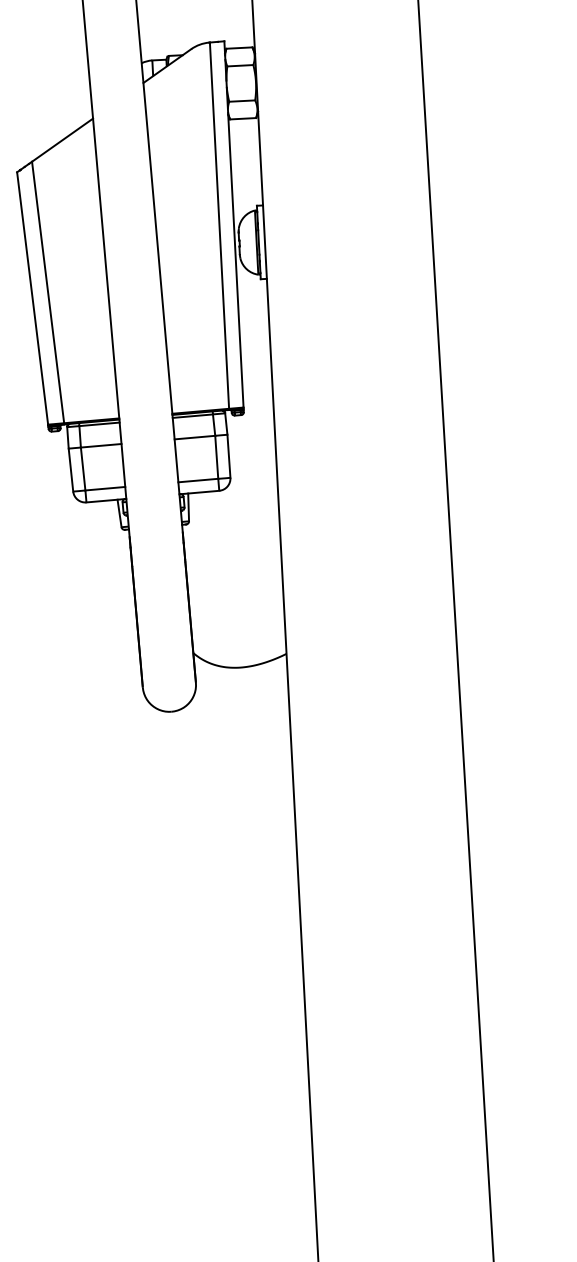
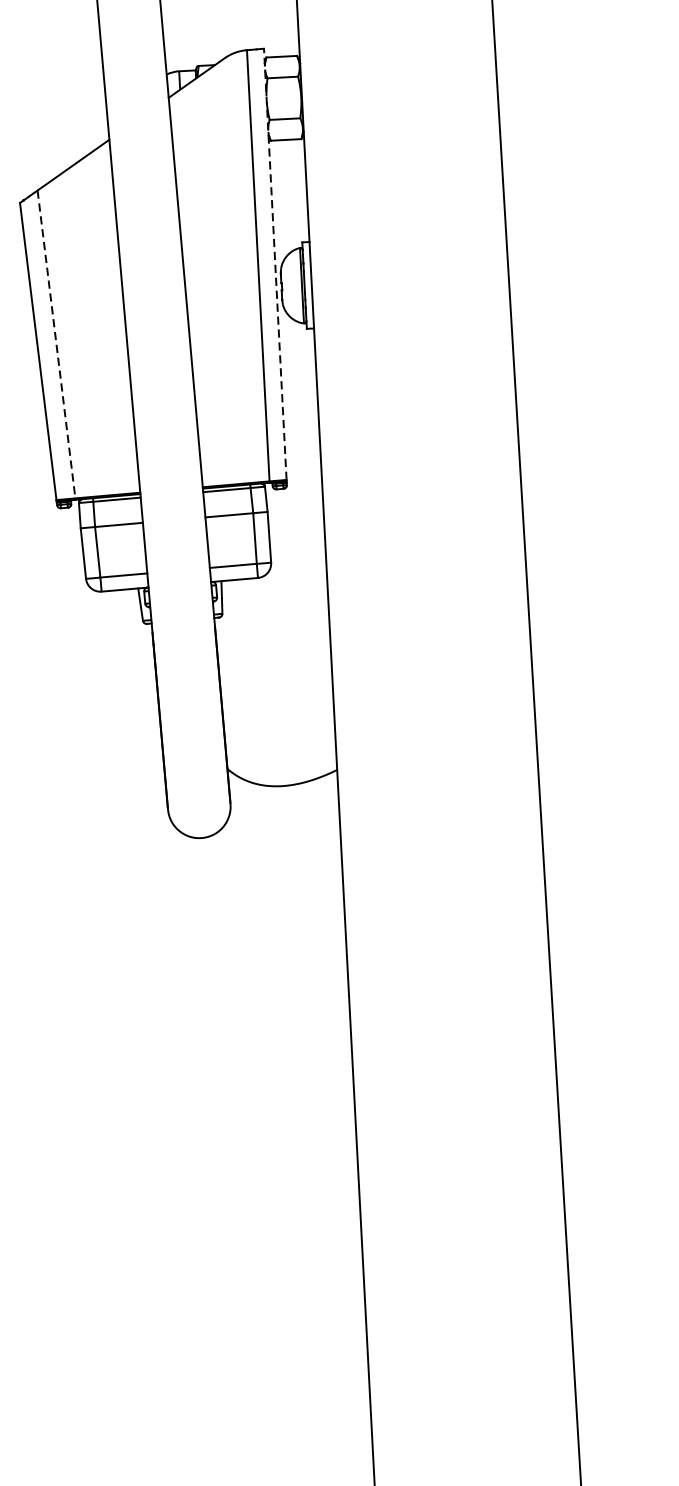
line: (233, 223) -> (274, 263), solid -> dashed
line: (48, 292) -> (56, 344), solid -> dashed

